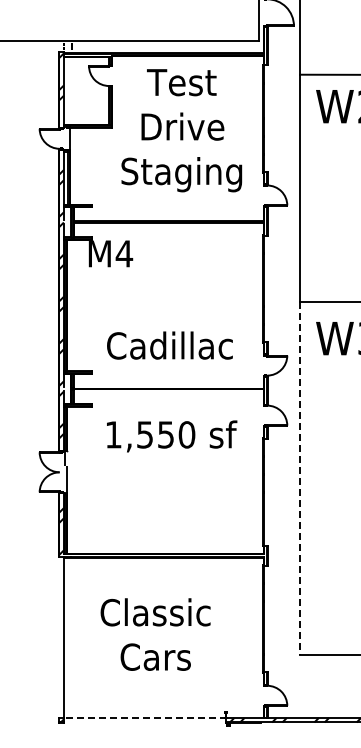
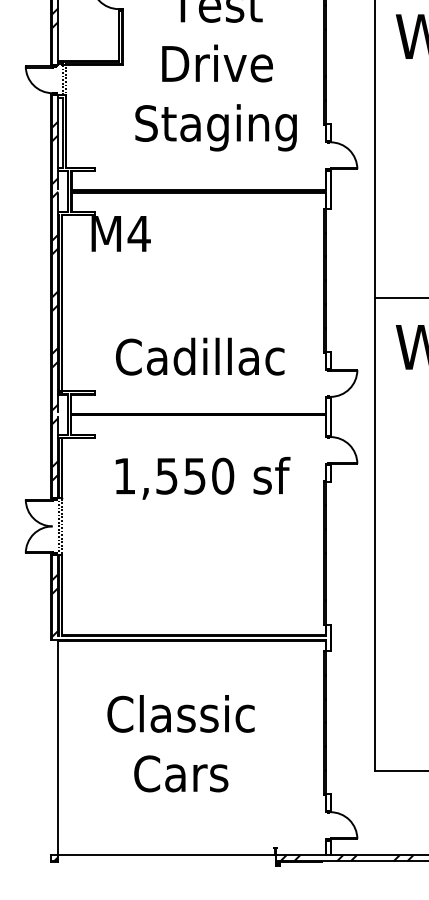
line: (300, 478) -> (375, 534), dashed -> solid
line: (145, 718) -> (167, 856), dashed -> solid

